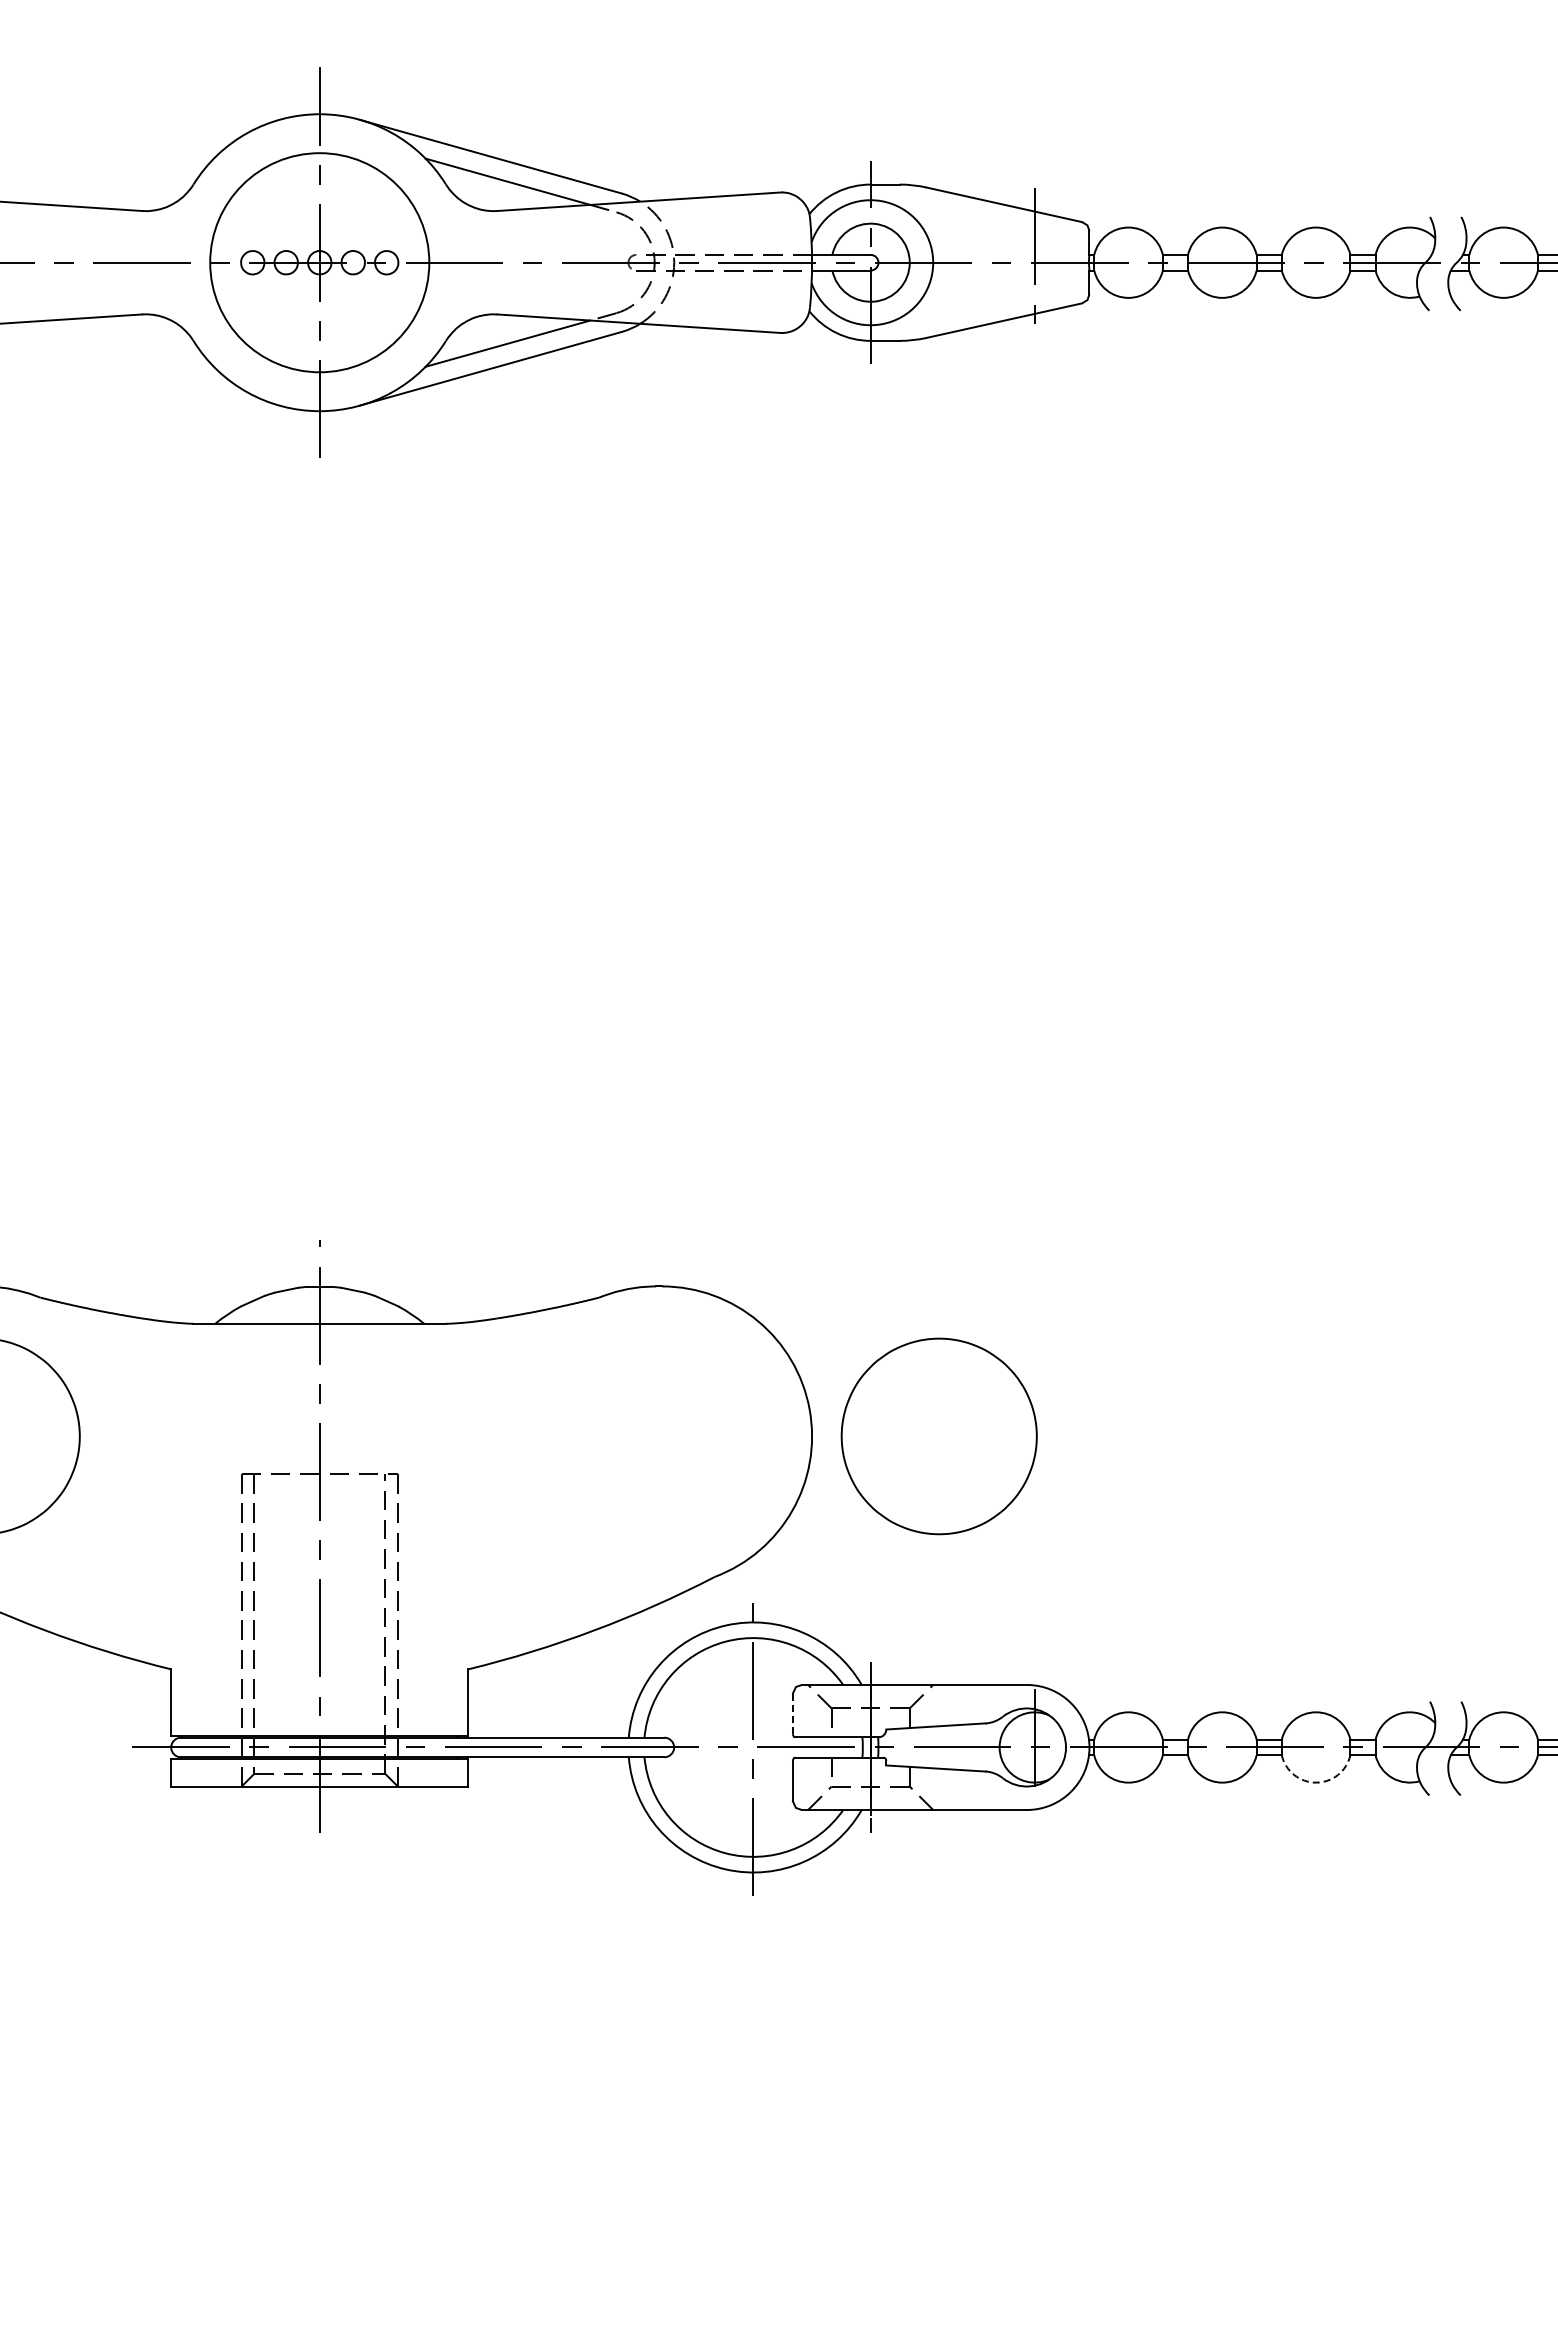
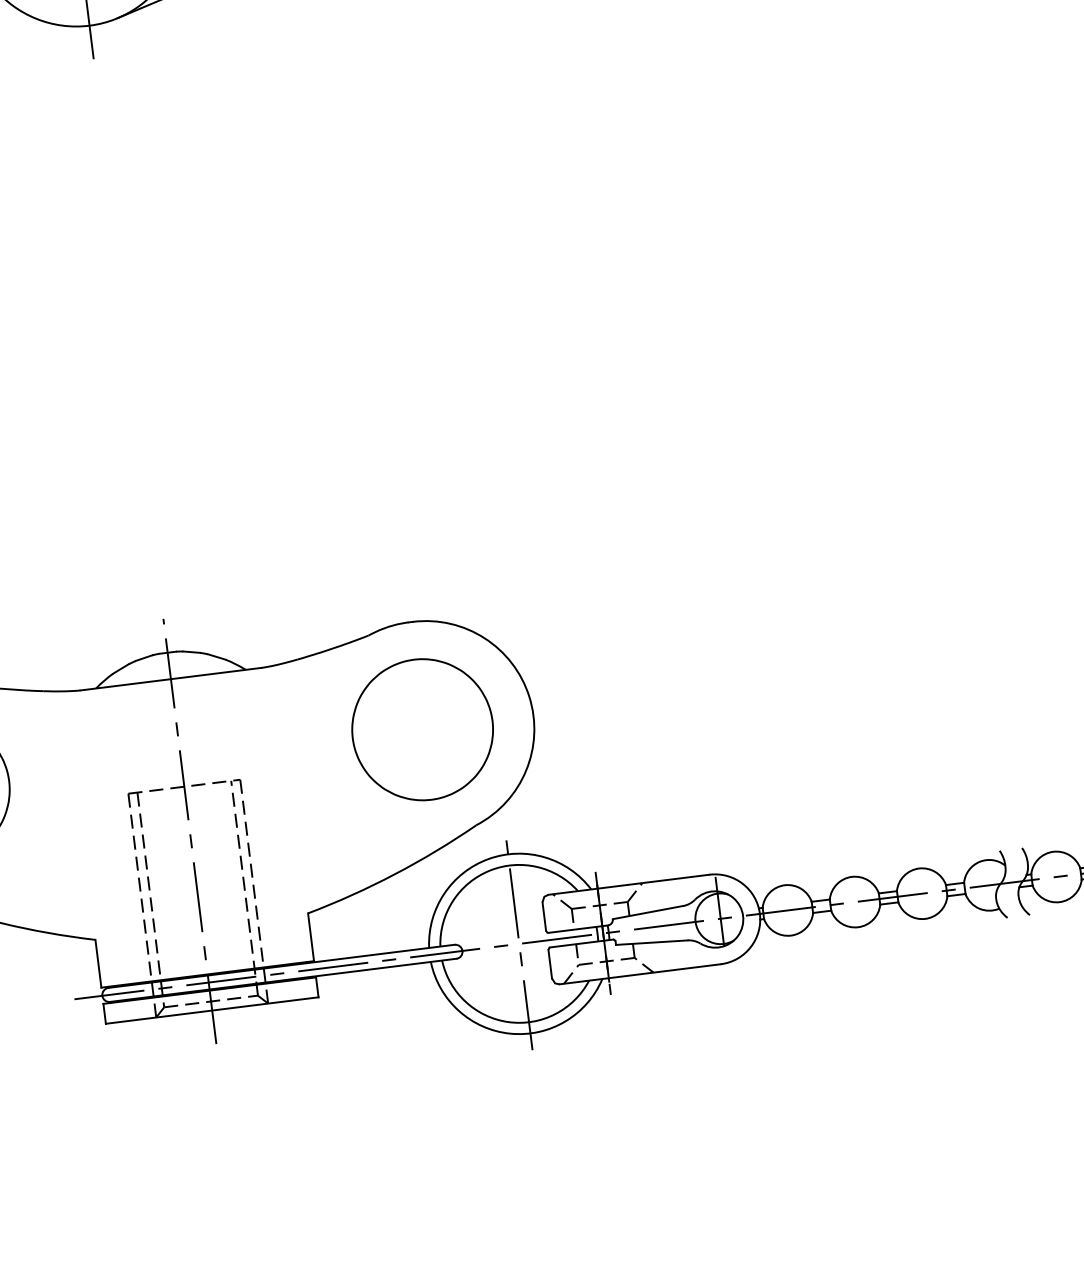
part: (938, 1436) -> (422, 729), moved
line: (792, 1714) -> (544, 916), dashed -> solid
arc: (1316, 1782) -> (925, 918), dashed -> solid

